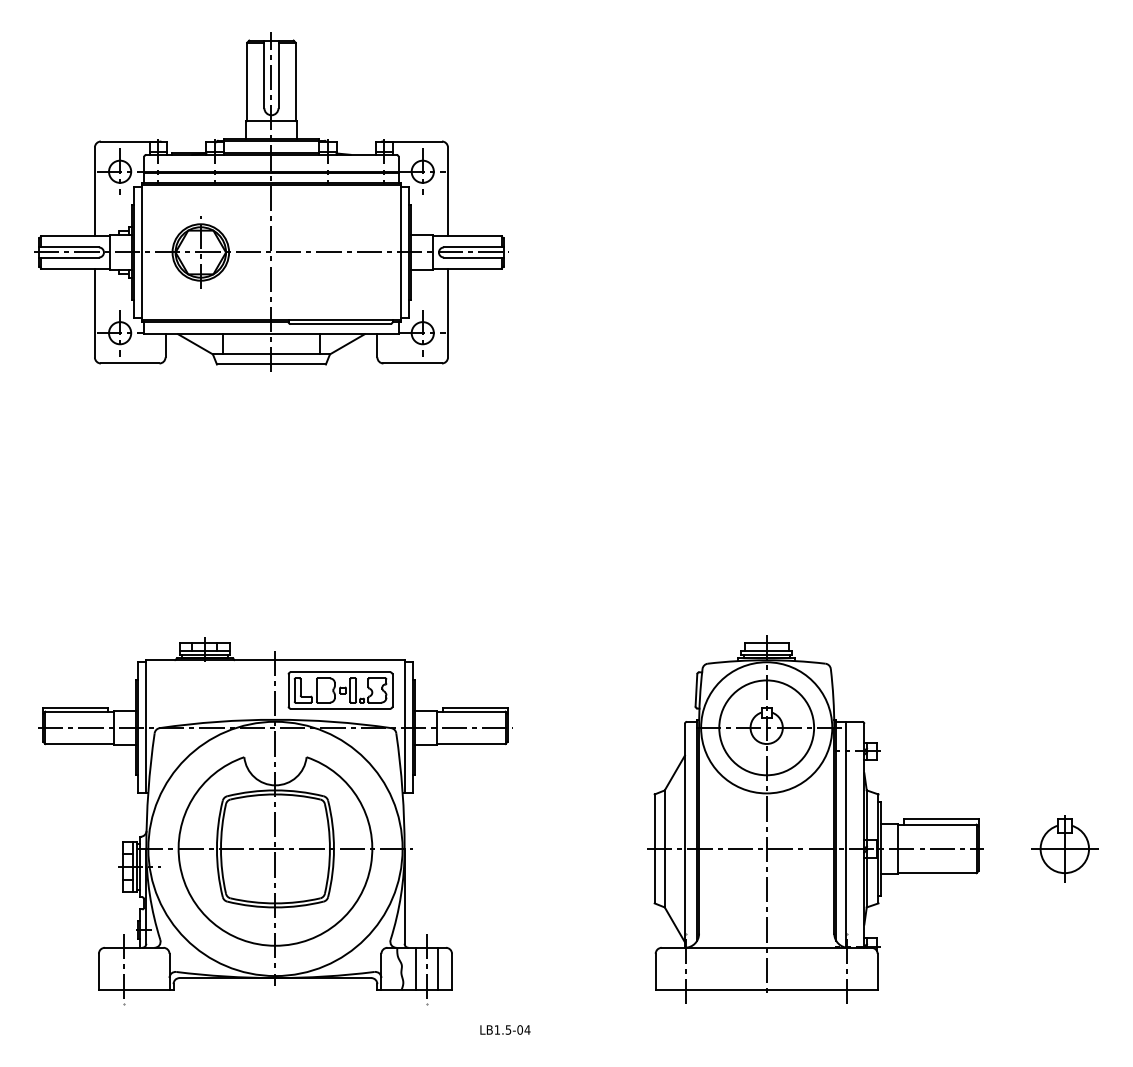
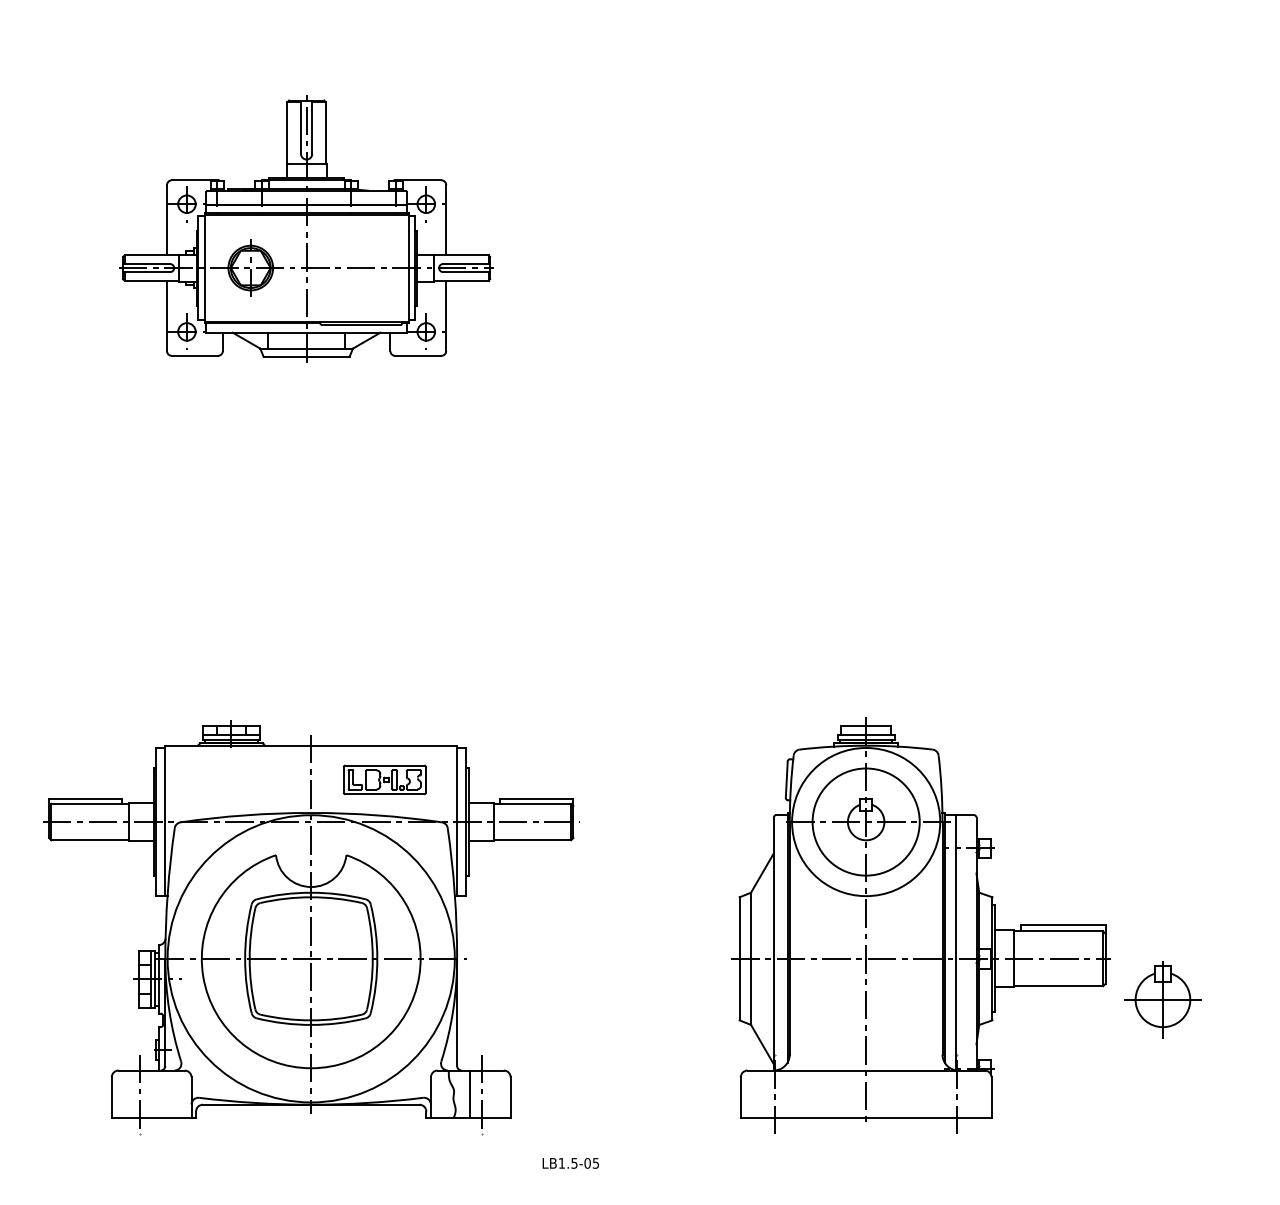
part: (271, 202) -> (306, 228), size x0.7
part: (340, 690) -> (384, 779), size x0.7
part: (1064, 848) -> (1162, 999), moved
line: (437, 969) -> (494, 1094), removed
text: (527, 1030) -> (595, 1163), LB1.5-04 -> LB1.5-05

